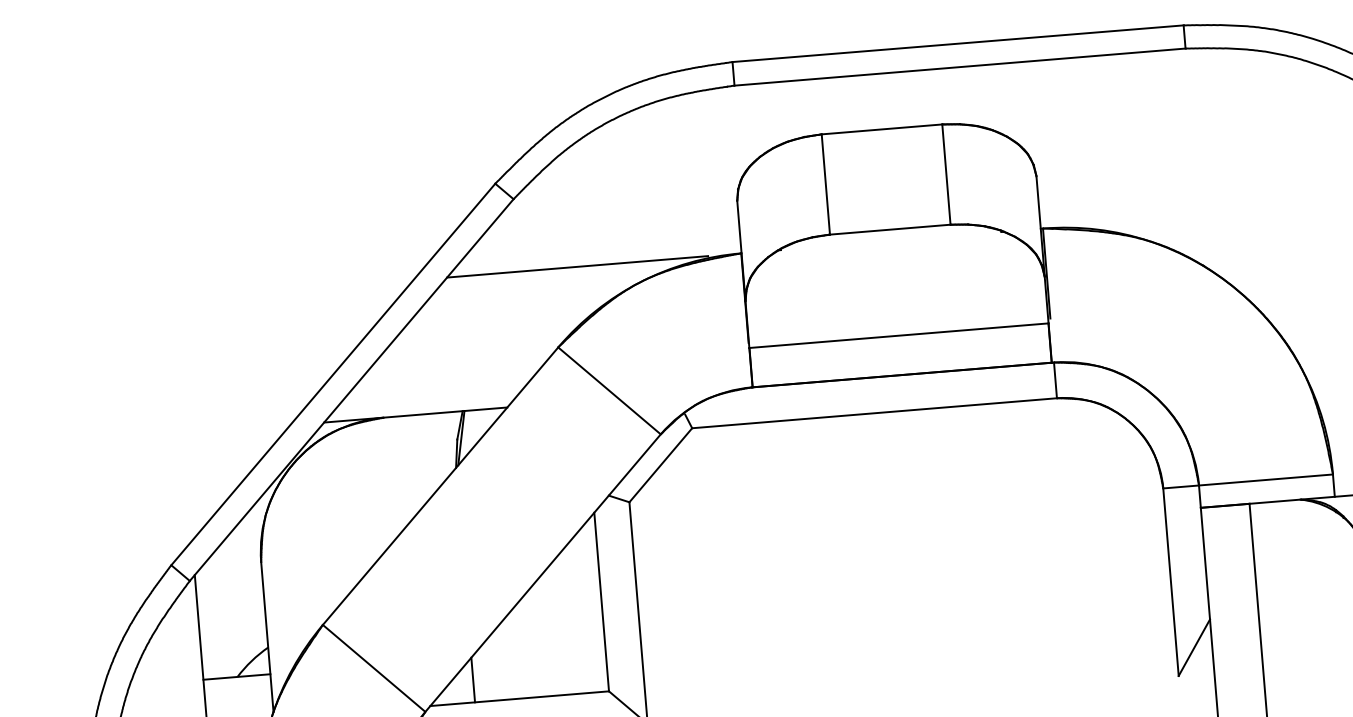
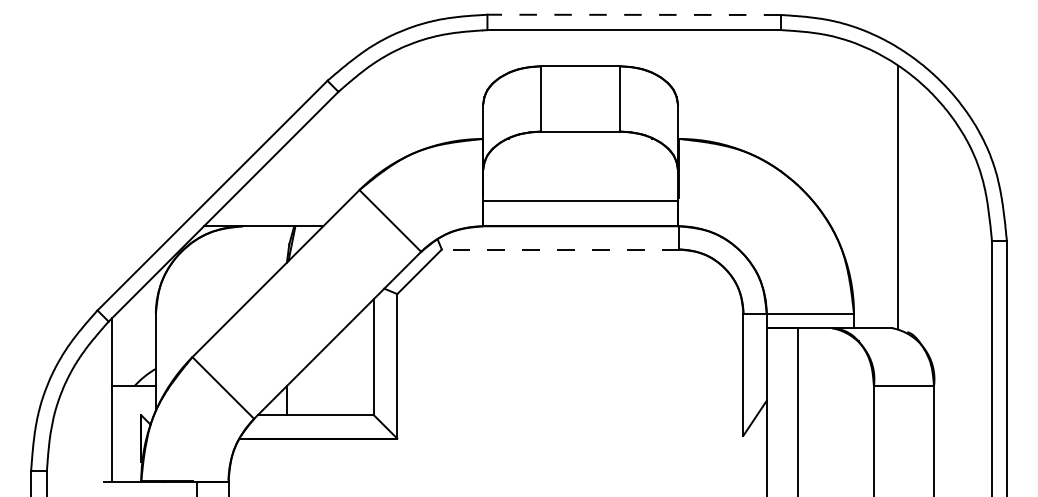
line: (958, 43) -> (634, 14), solid -> dashed
line: (577, 267) -> (376, 139), removed
line: (874, 413) -> (560, 249), solid -> dashed

